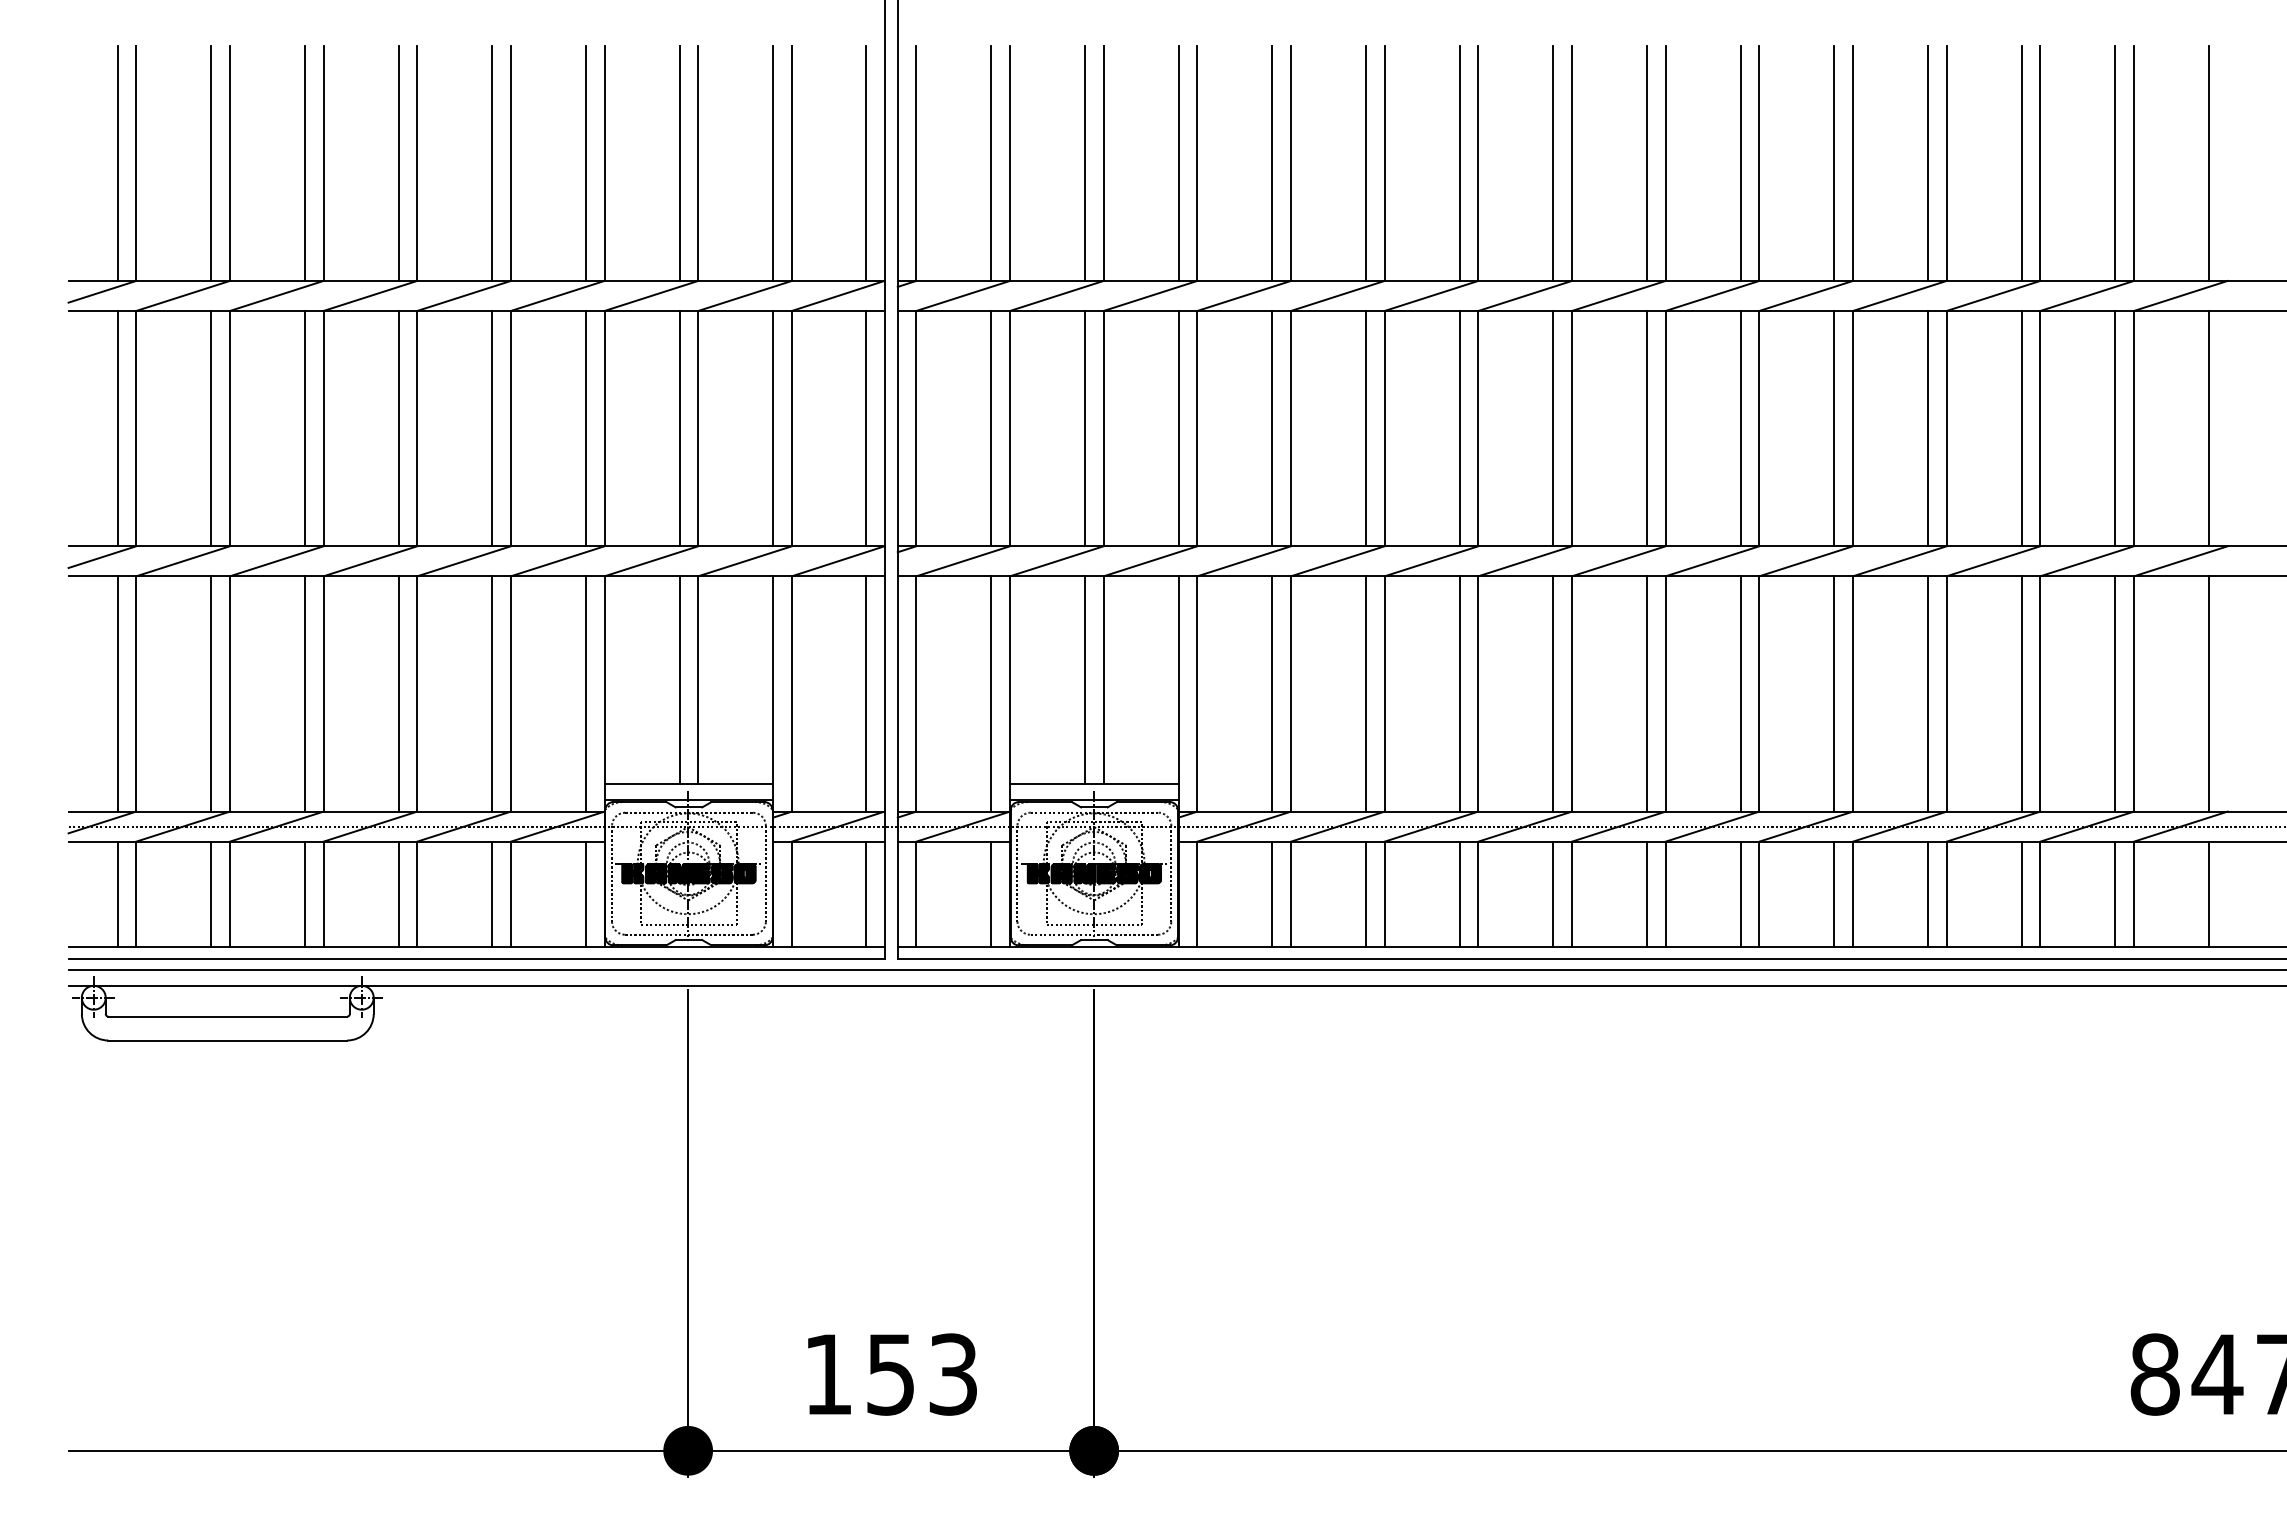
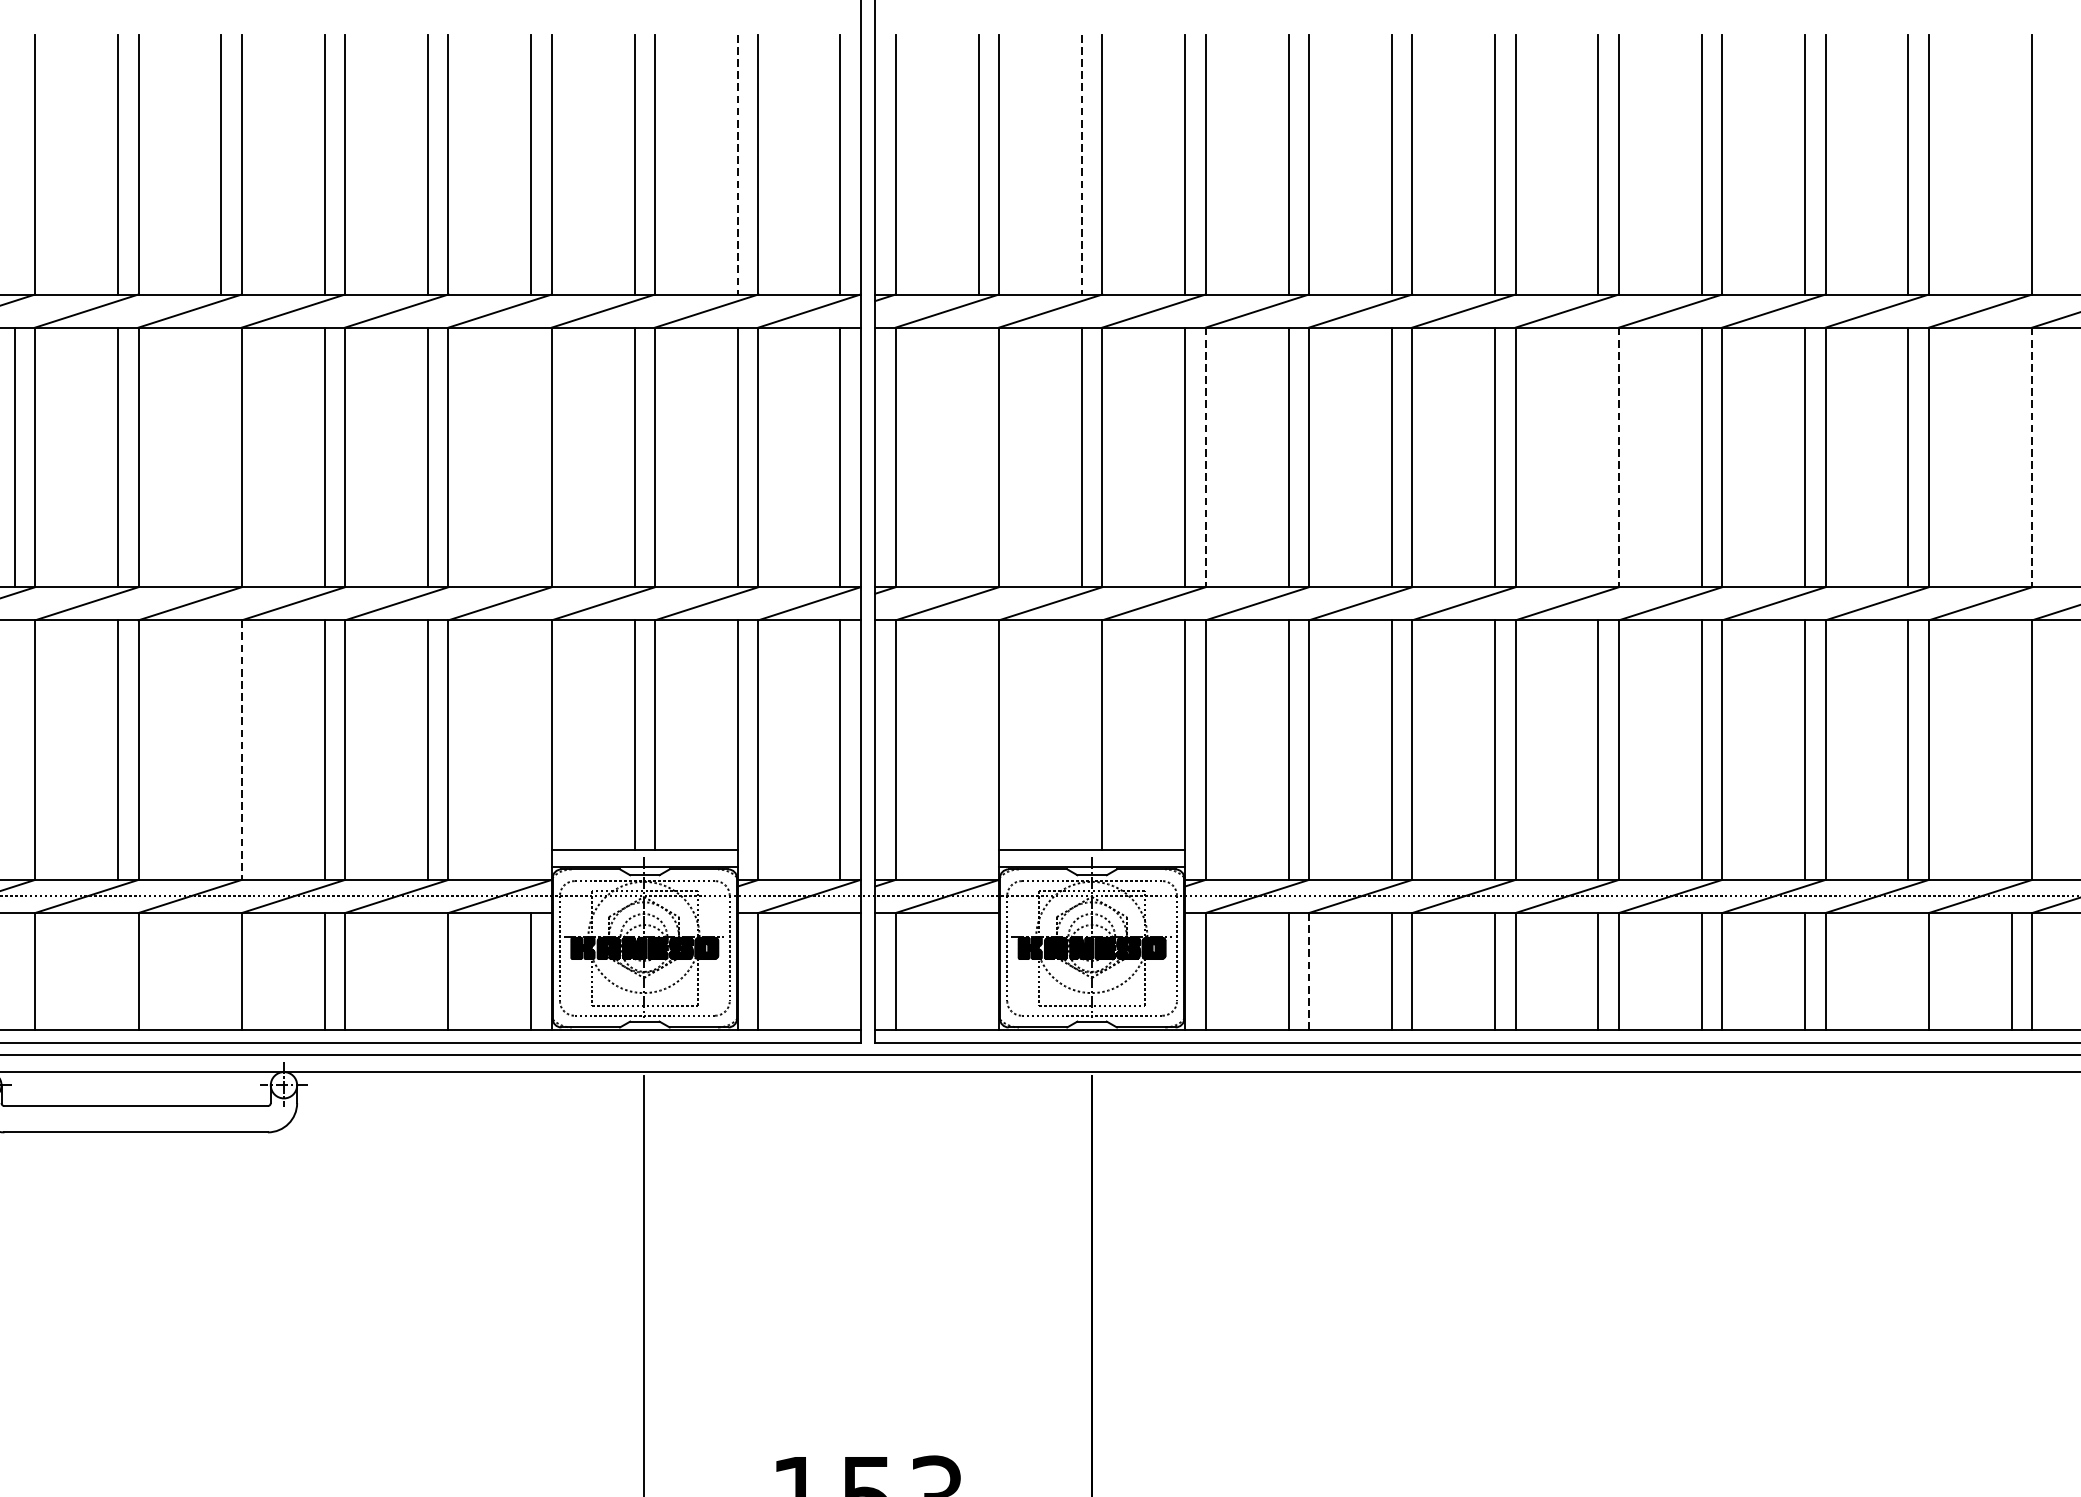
line: (117, 162) -> (14, 163), removed
line: (1928, 162) -> (2012, 163), removed
line: (773, 163) -> (738, 164), solid -> dashed
line: (1085, 163) -> (1082, 164), solid -> dashed
line: (305, 428) -> (221, 457), removed
line: (586, 428) -> (531, 457), removed
line: (991, 428) -> (978, 457), removed
line: (1197, 428) -> (1205, 457), solid -> dashed
line: (1553, 428) -> (1598, 457), removed
line: (1572, 428) -> (1619, 457), solid -> dashed
line: (1928, 428) -> (2012, 457), removed
line: (1946, 428) -> (2032, 457), solid -> dashed
line: (1085, 680) -> (1082, 735), removed
line: (117, 693) -> (14, 749), removed
line: (305, 693) -> (221, 749), removed
line: (323, 693) -> (241, 749), solid -> dashed
line: (586, 693) -> (531, 749), removed
line: (991, 693) -> (978, 749), removed
line: (1928, 693) -> (2012, 749), removed
line: (117, 894) -> (14, 971), removed
line: (211, 894) -> (118, 971), removed
line: (305, 894) -> (221, 971), removed
line: (492, 894) -> (428, 971), removed
line: (865, 894) -> (839, 971), removed
line: (991, 894) -> (978, 971), removed
line: (1291, 894) -> (1309, 971), solid -> dashed
line: (1834, 894) -> (1908, 971), removed

